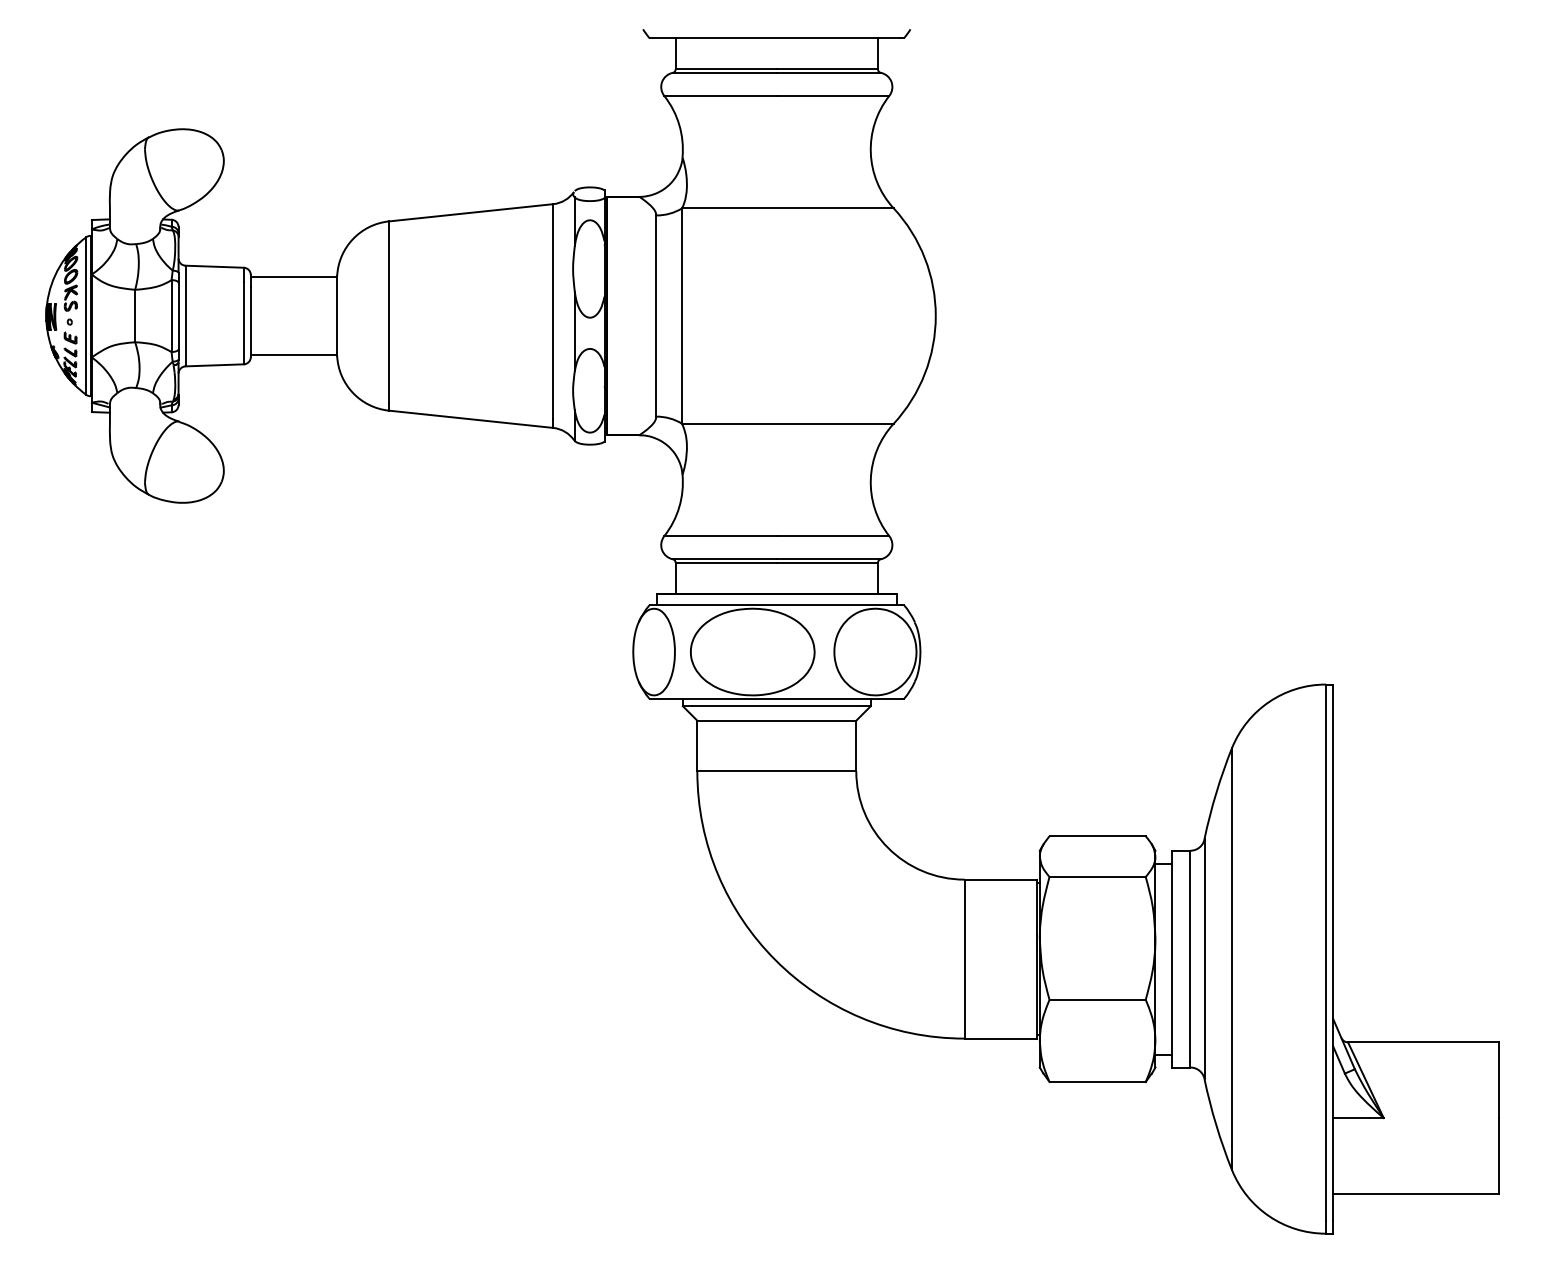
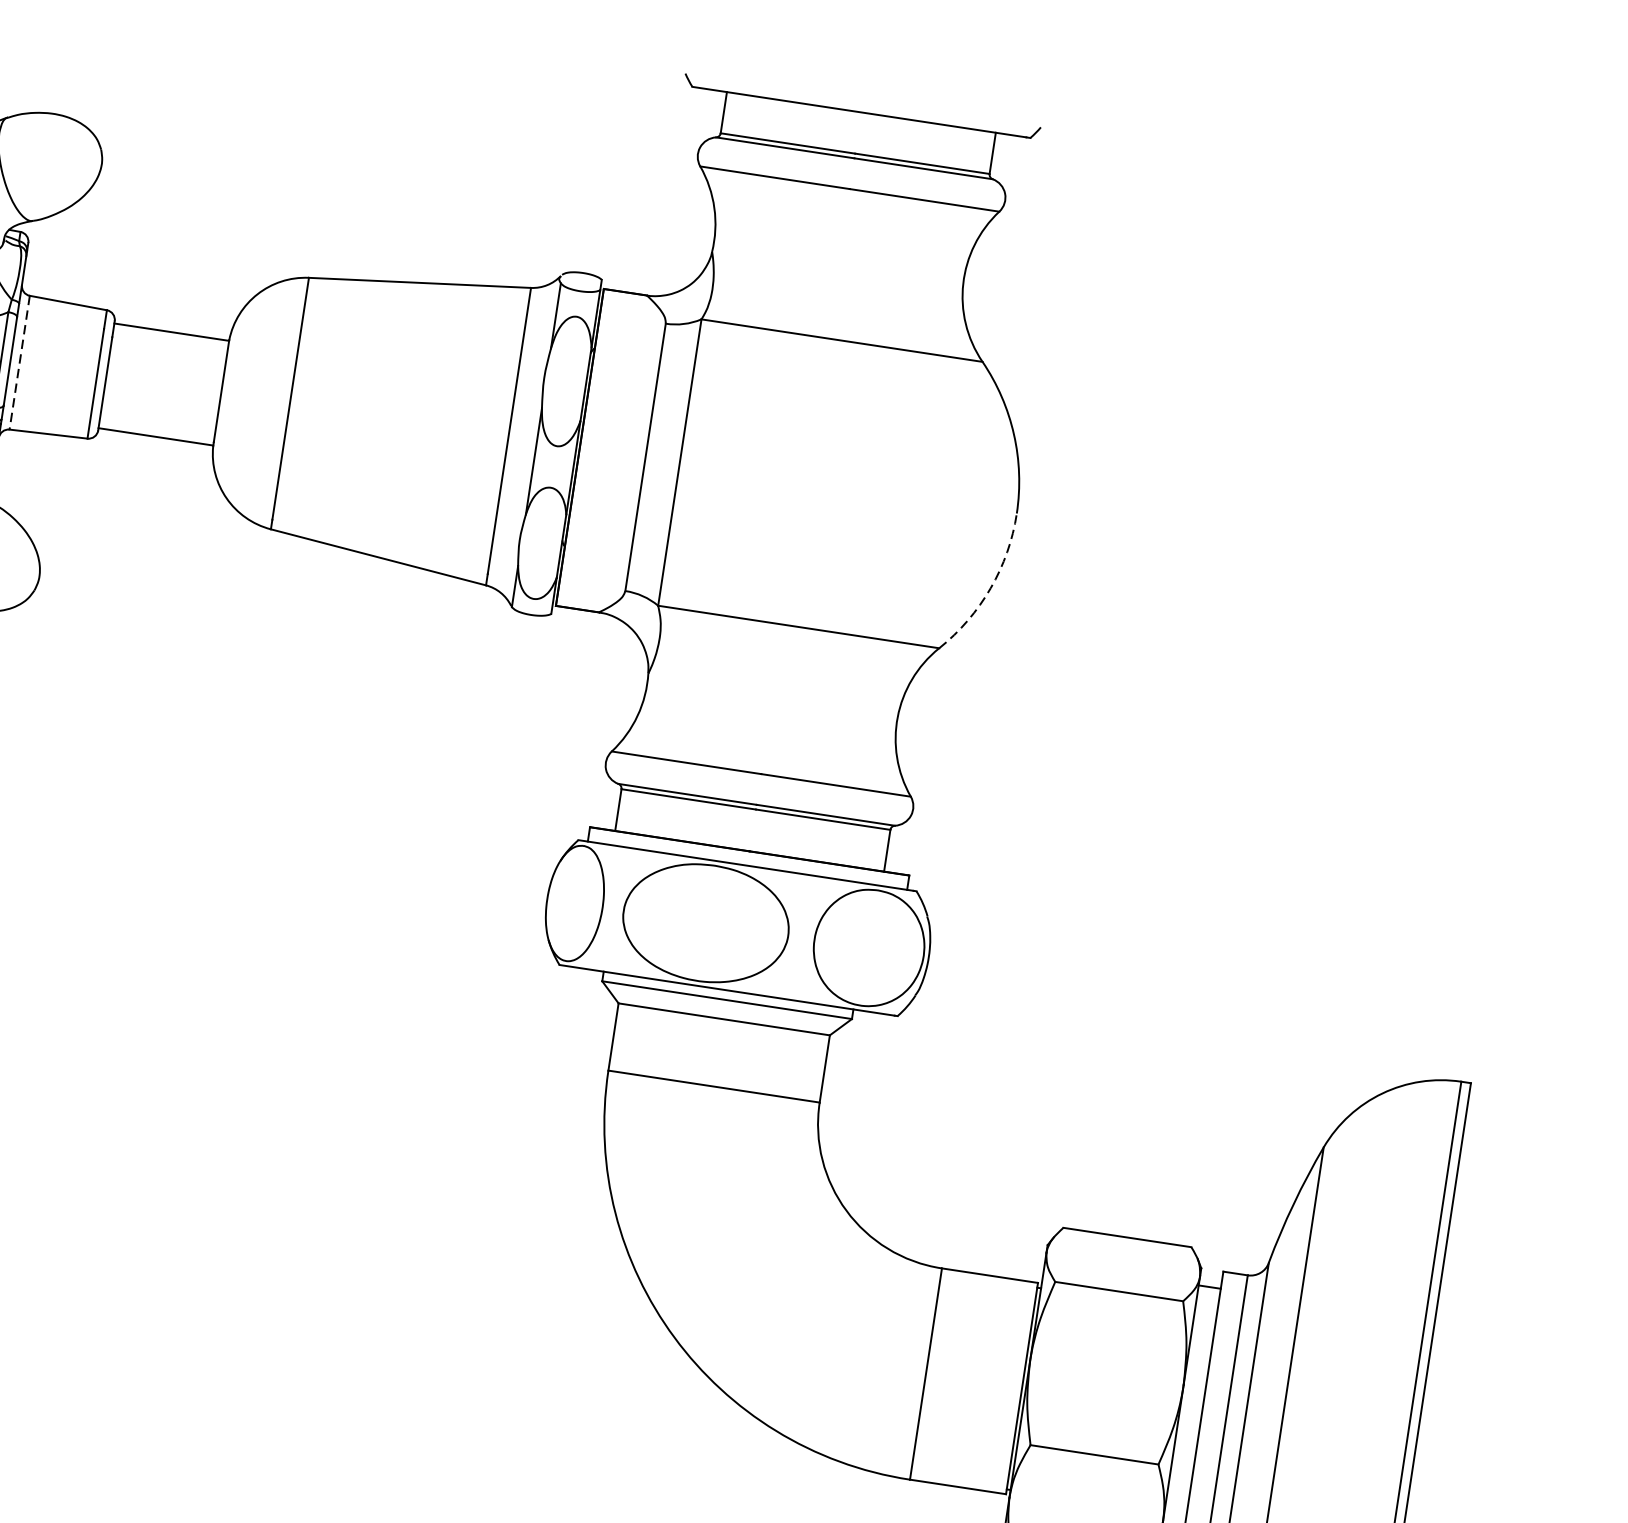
line: (185, 316) -> (19, 363), solid -> dashed
arc: (924, 373) -> (990, 587), solid -> dashed

